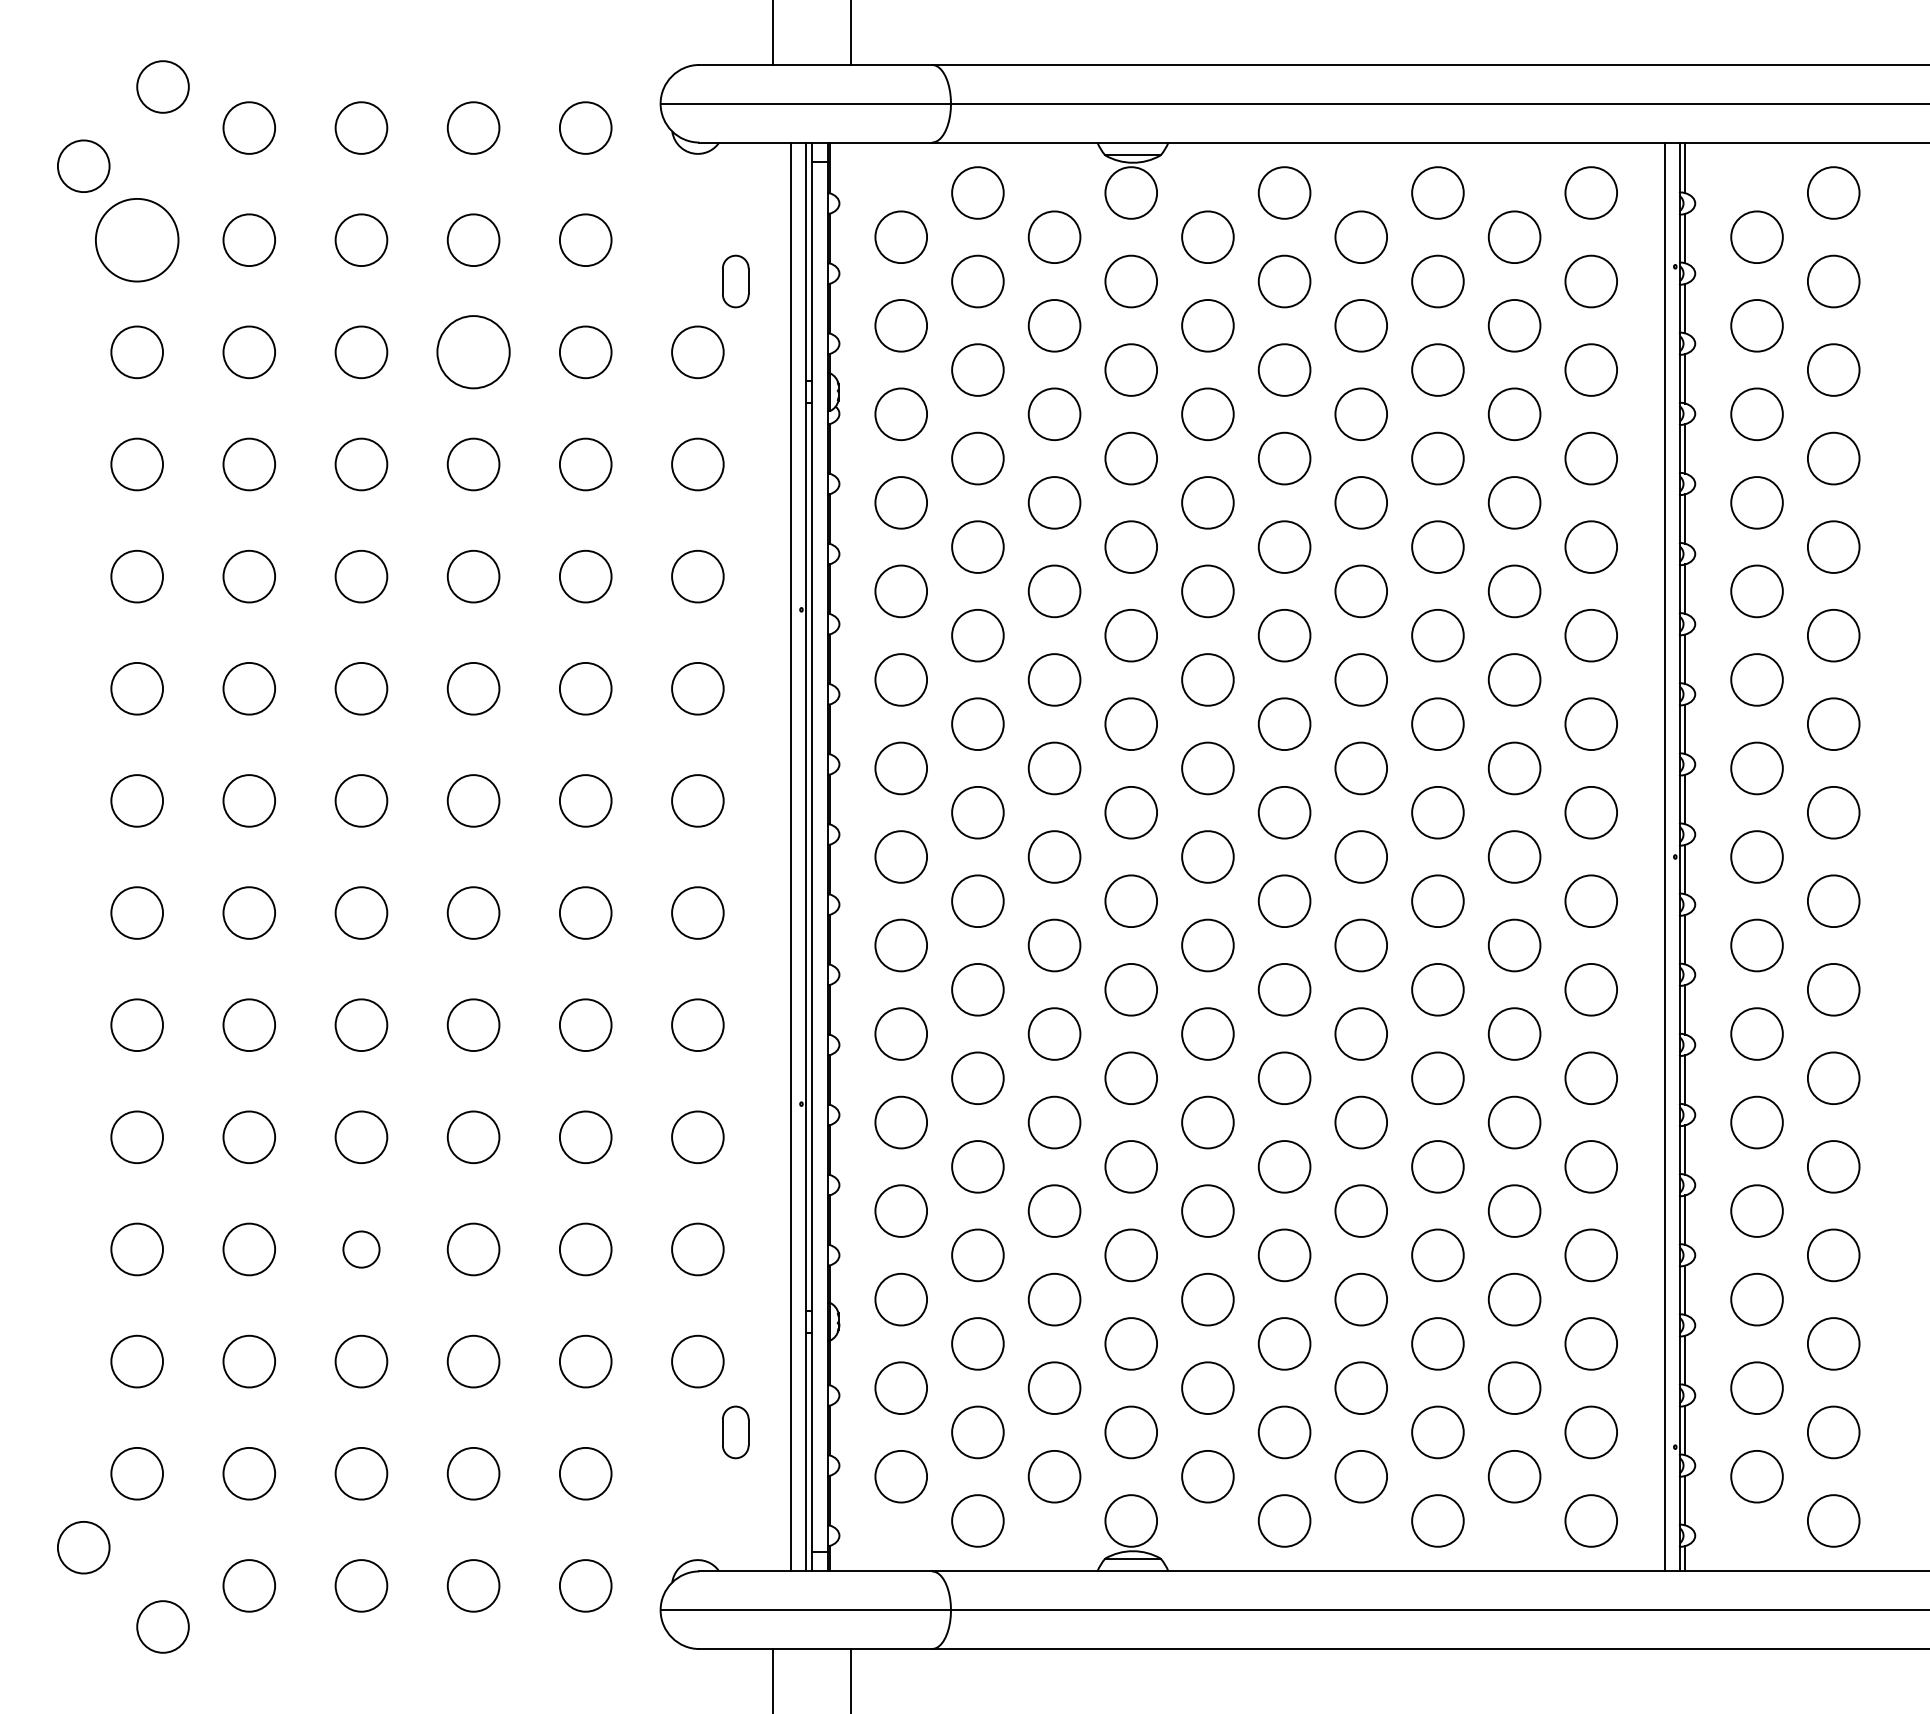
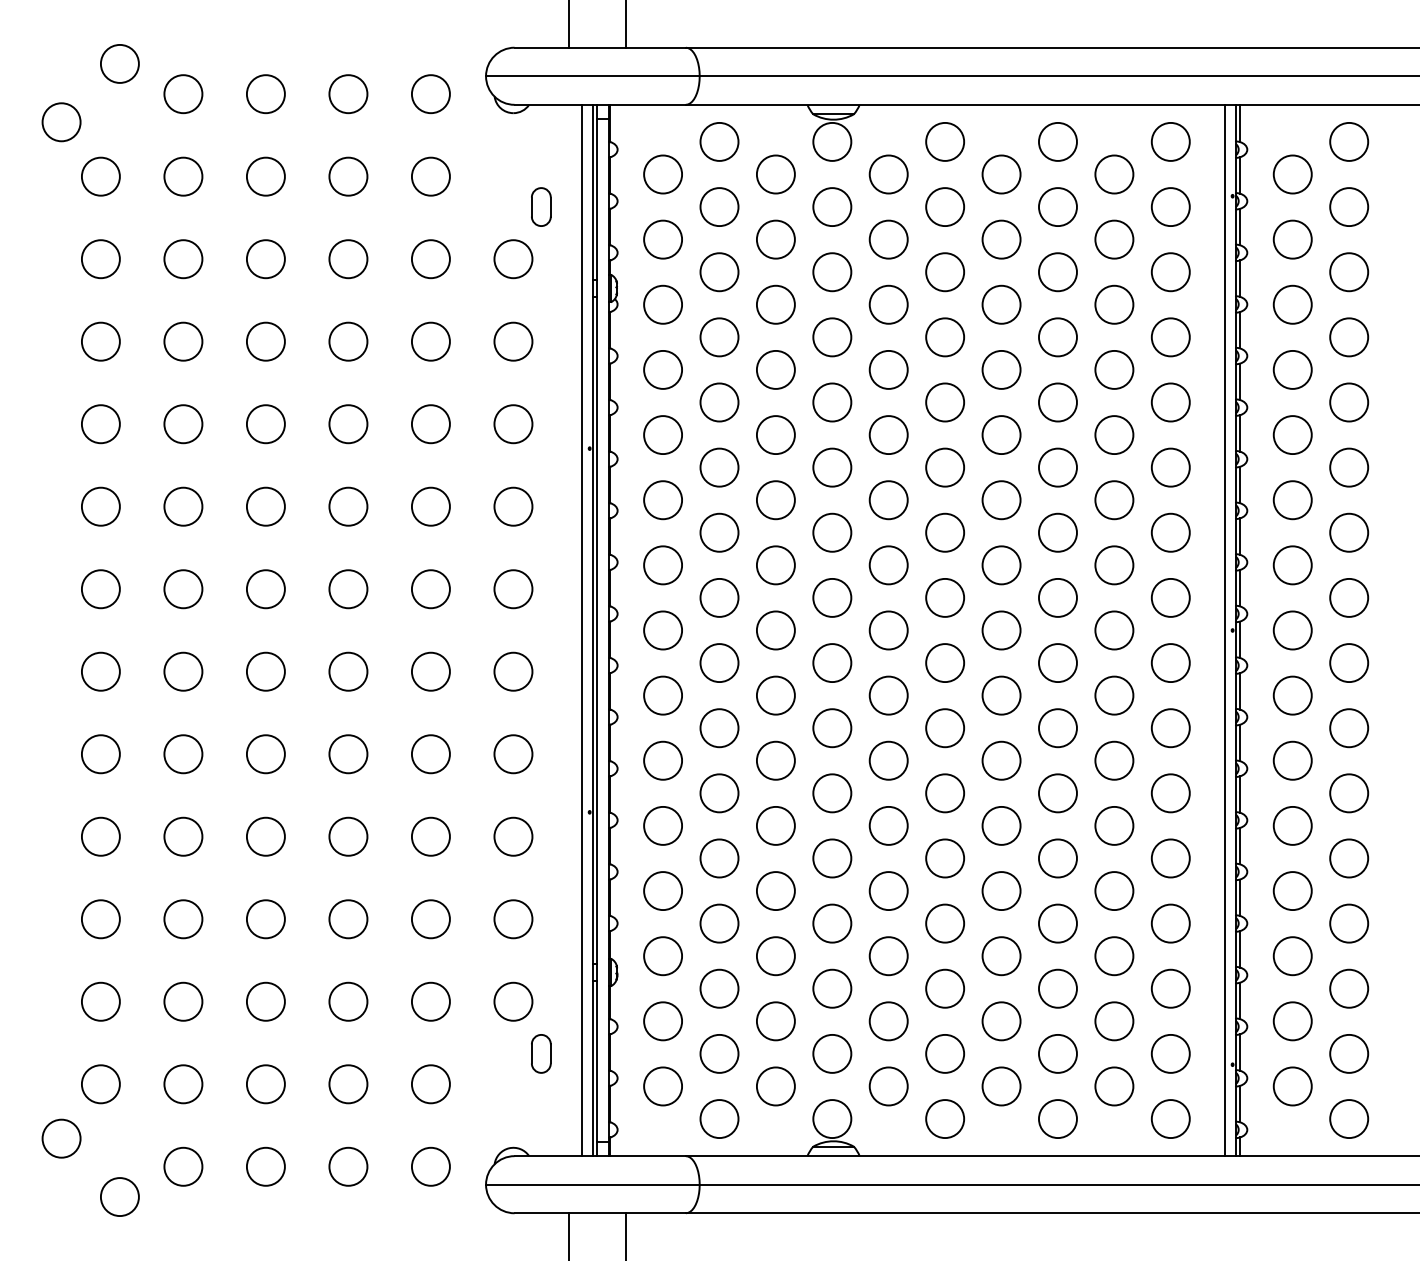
circle: (136, 239) -> (100, 176), size x0.62
circle: (473, 352) -> (348, 259), size x0.71
circle: (360, 1249) -> (265, 919), size x1.43

